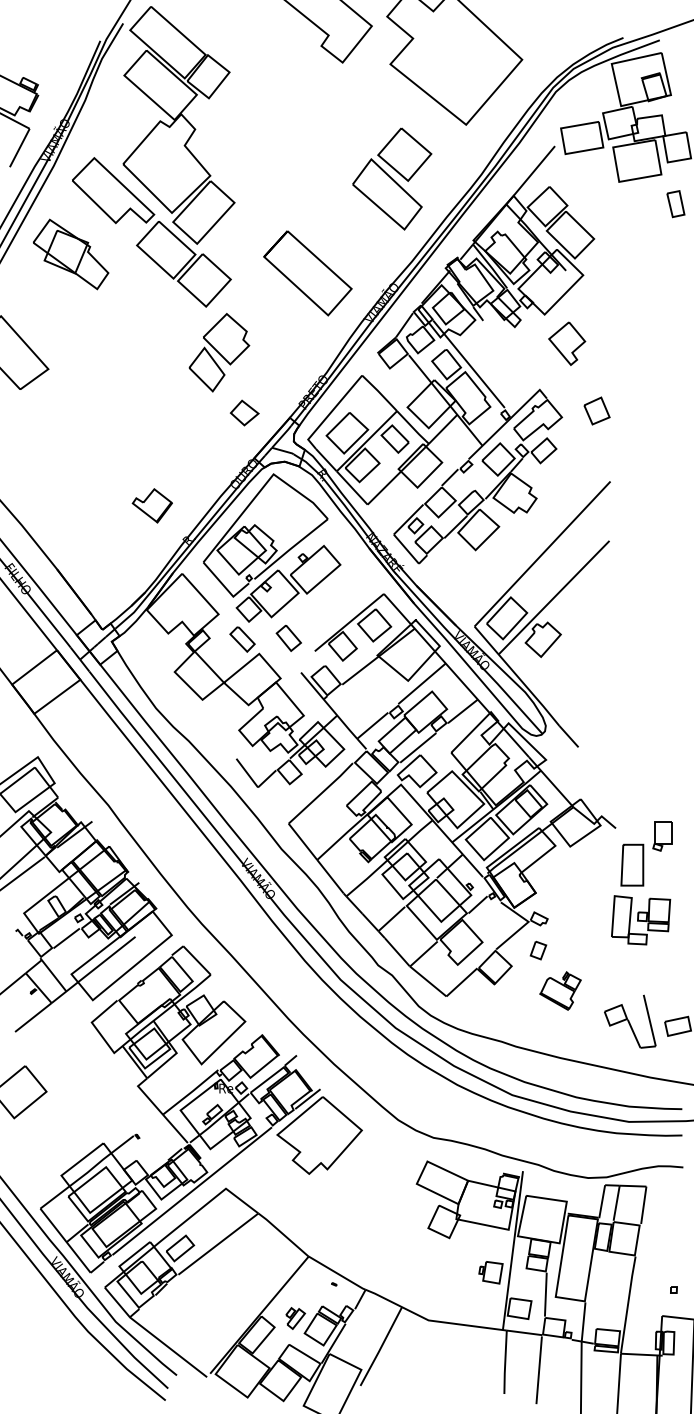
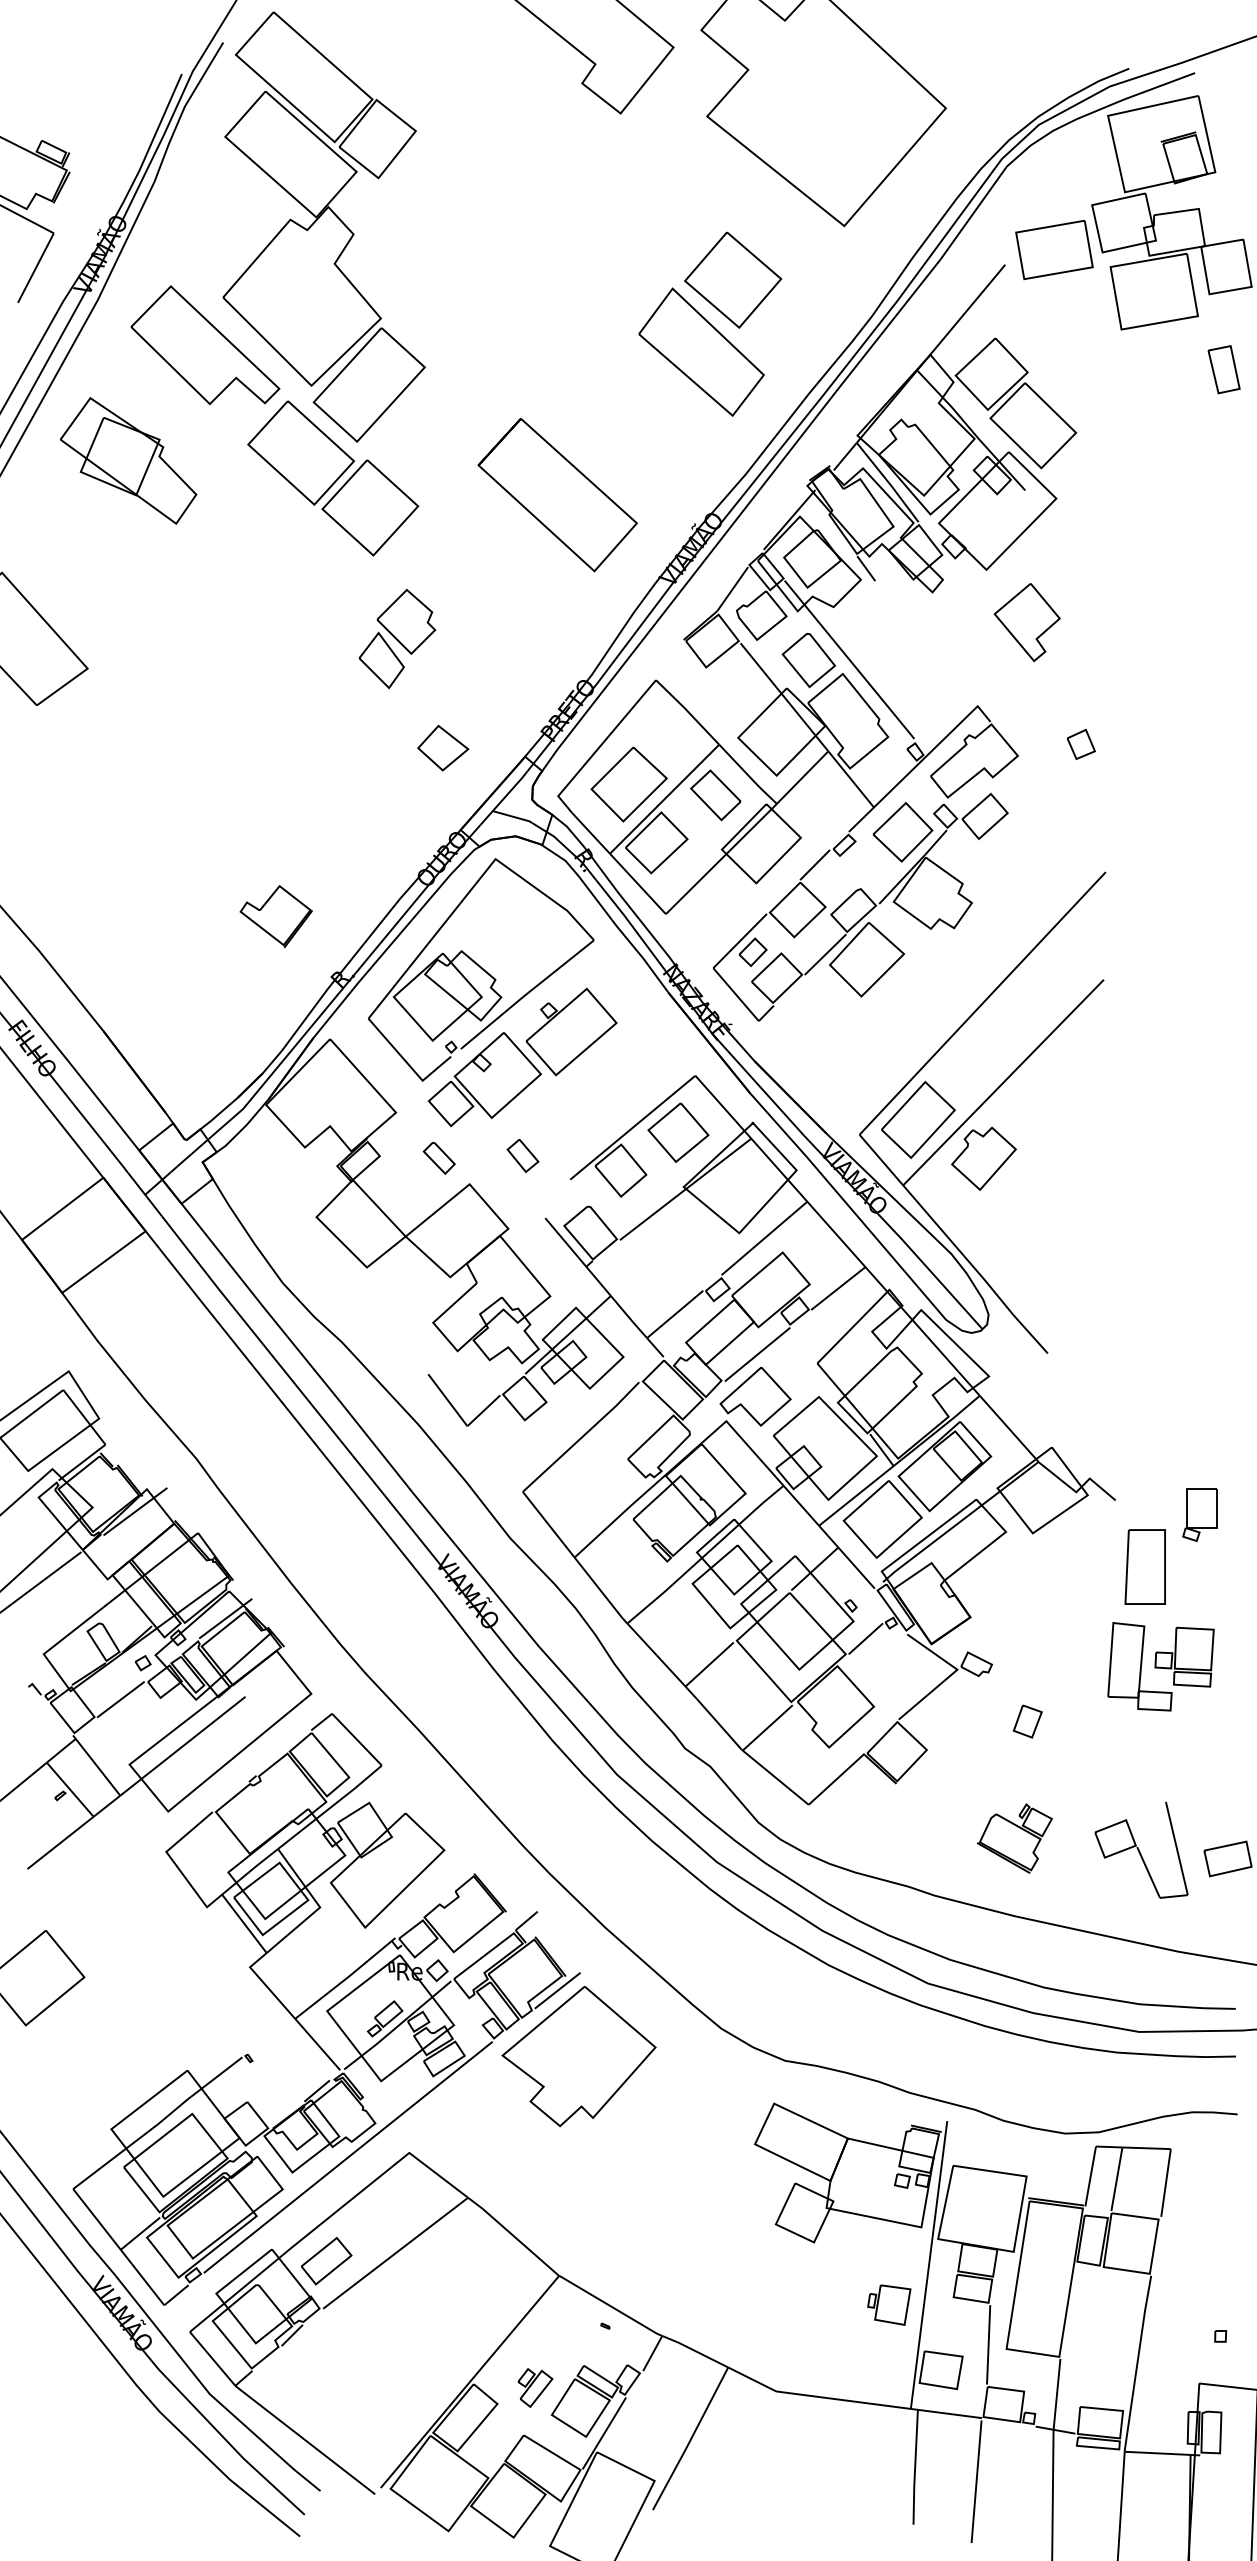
part: (219, 352) -> (397, 638), size x0.7
part: (596, 410) -> (1080, 743), size x0.6
part: (288, 637) -> (522, 1154), size x0.7
part: (242, 639) -> (439, 1158), size x0.7
part: (538, 950) -> (1027, 1721), moved
part: (560, 990) -> (1015, 1837), moved

